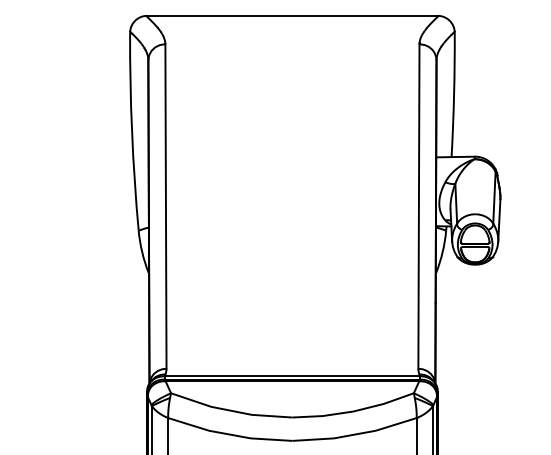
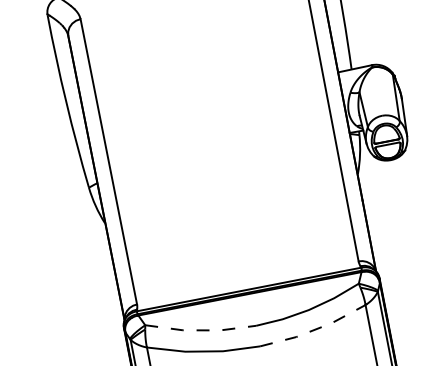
line: (230, 410) -> (200, 330), solid -> dashed
line: (356, 434) -> (315, 329), solid -> dashed

